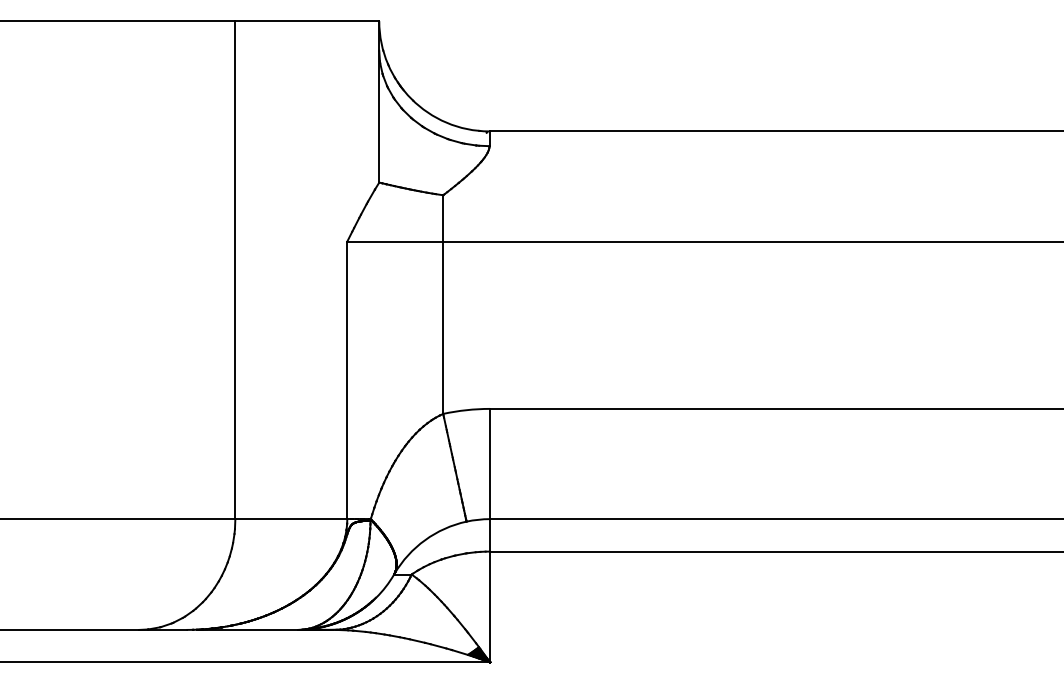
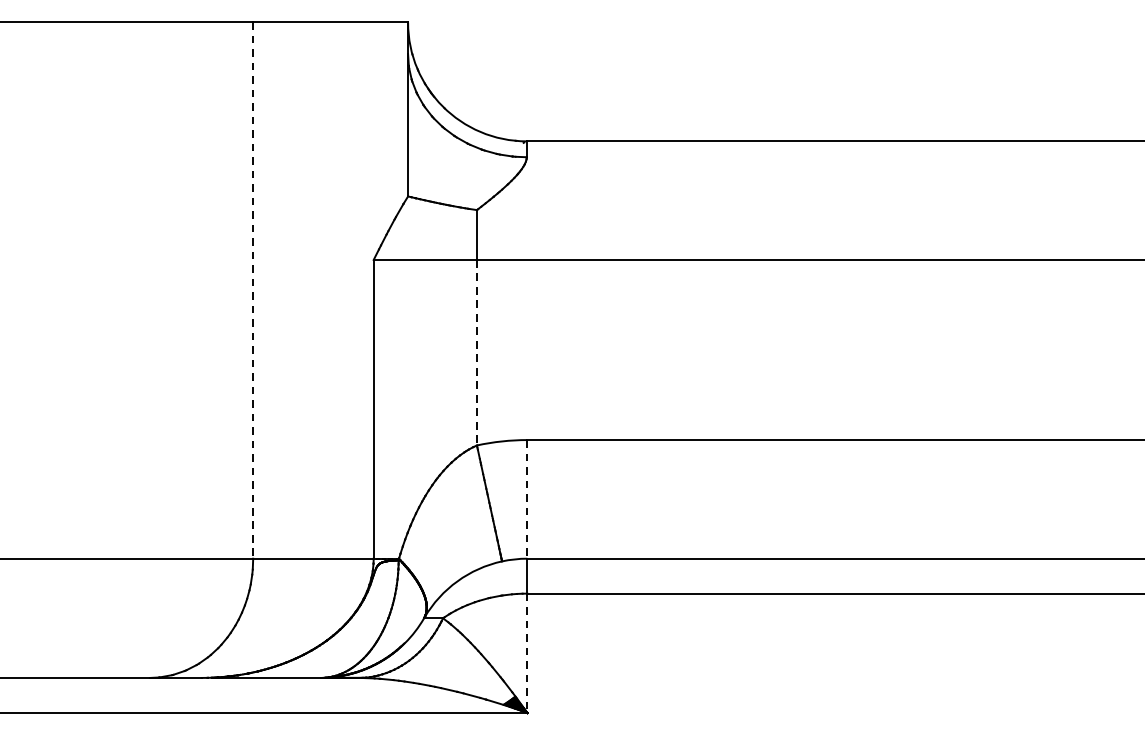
line: (235, 270) -> (253, 291), solid -> dashed
line: (443, 328) -> (477, 353), solid -> dashed
line: (490, 464) -> (527, 499), solid -> dashed
line: (490, 607) -> (527, 653), solid -> dashed

